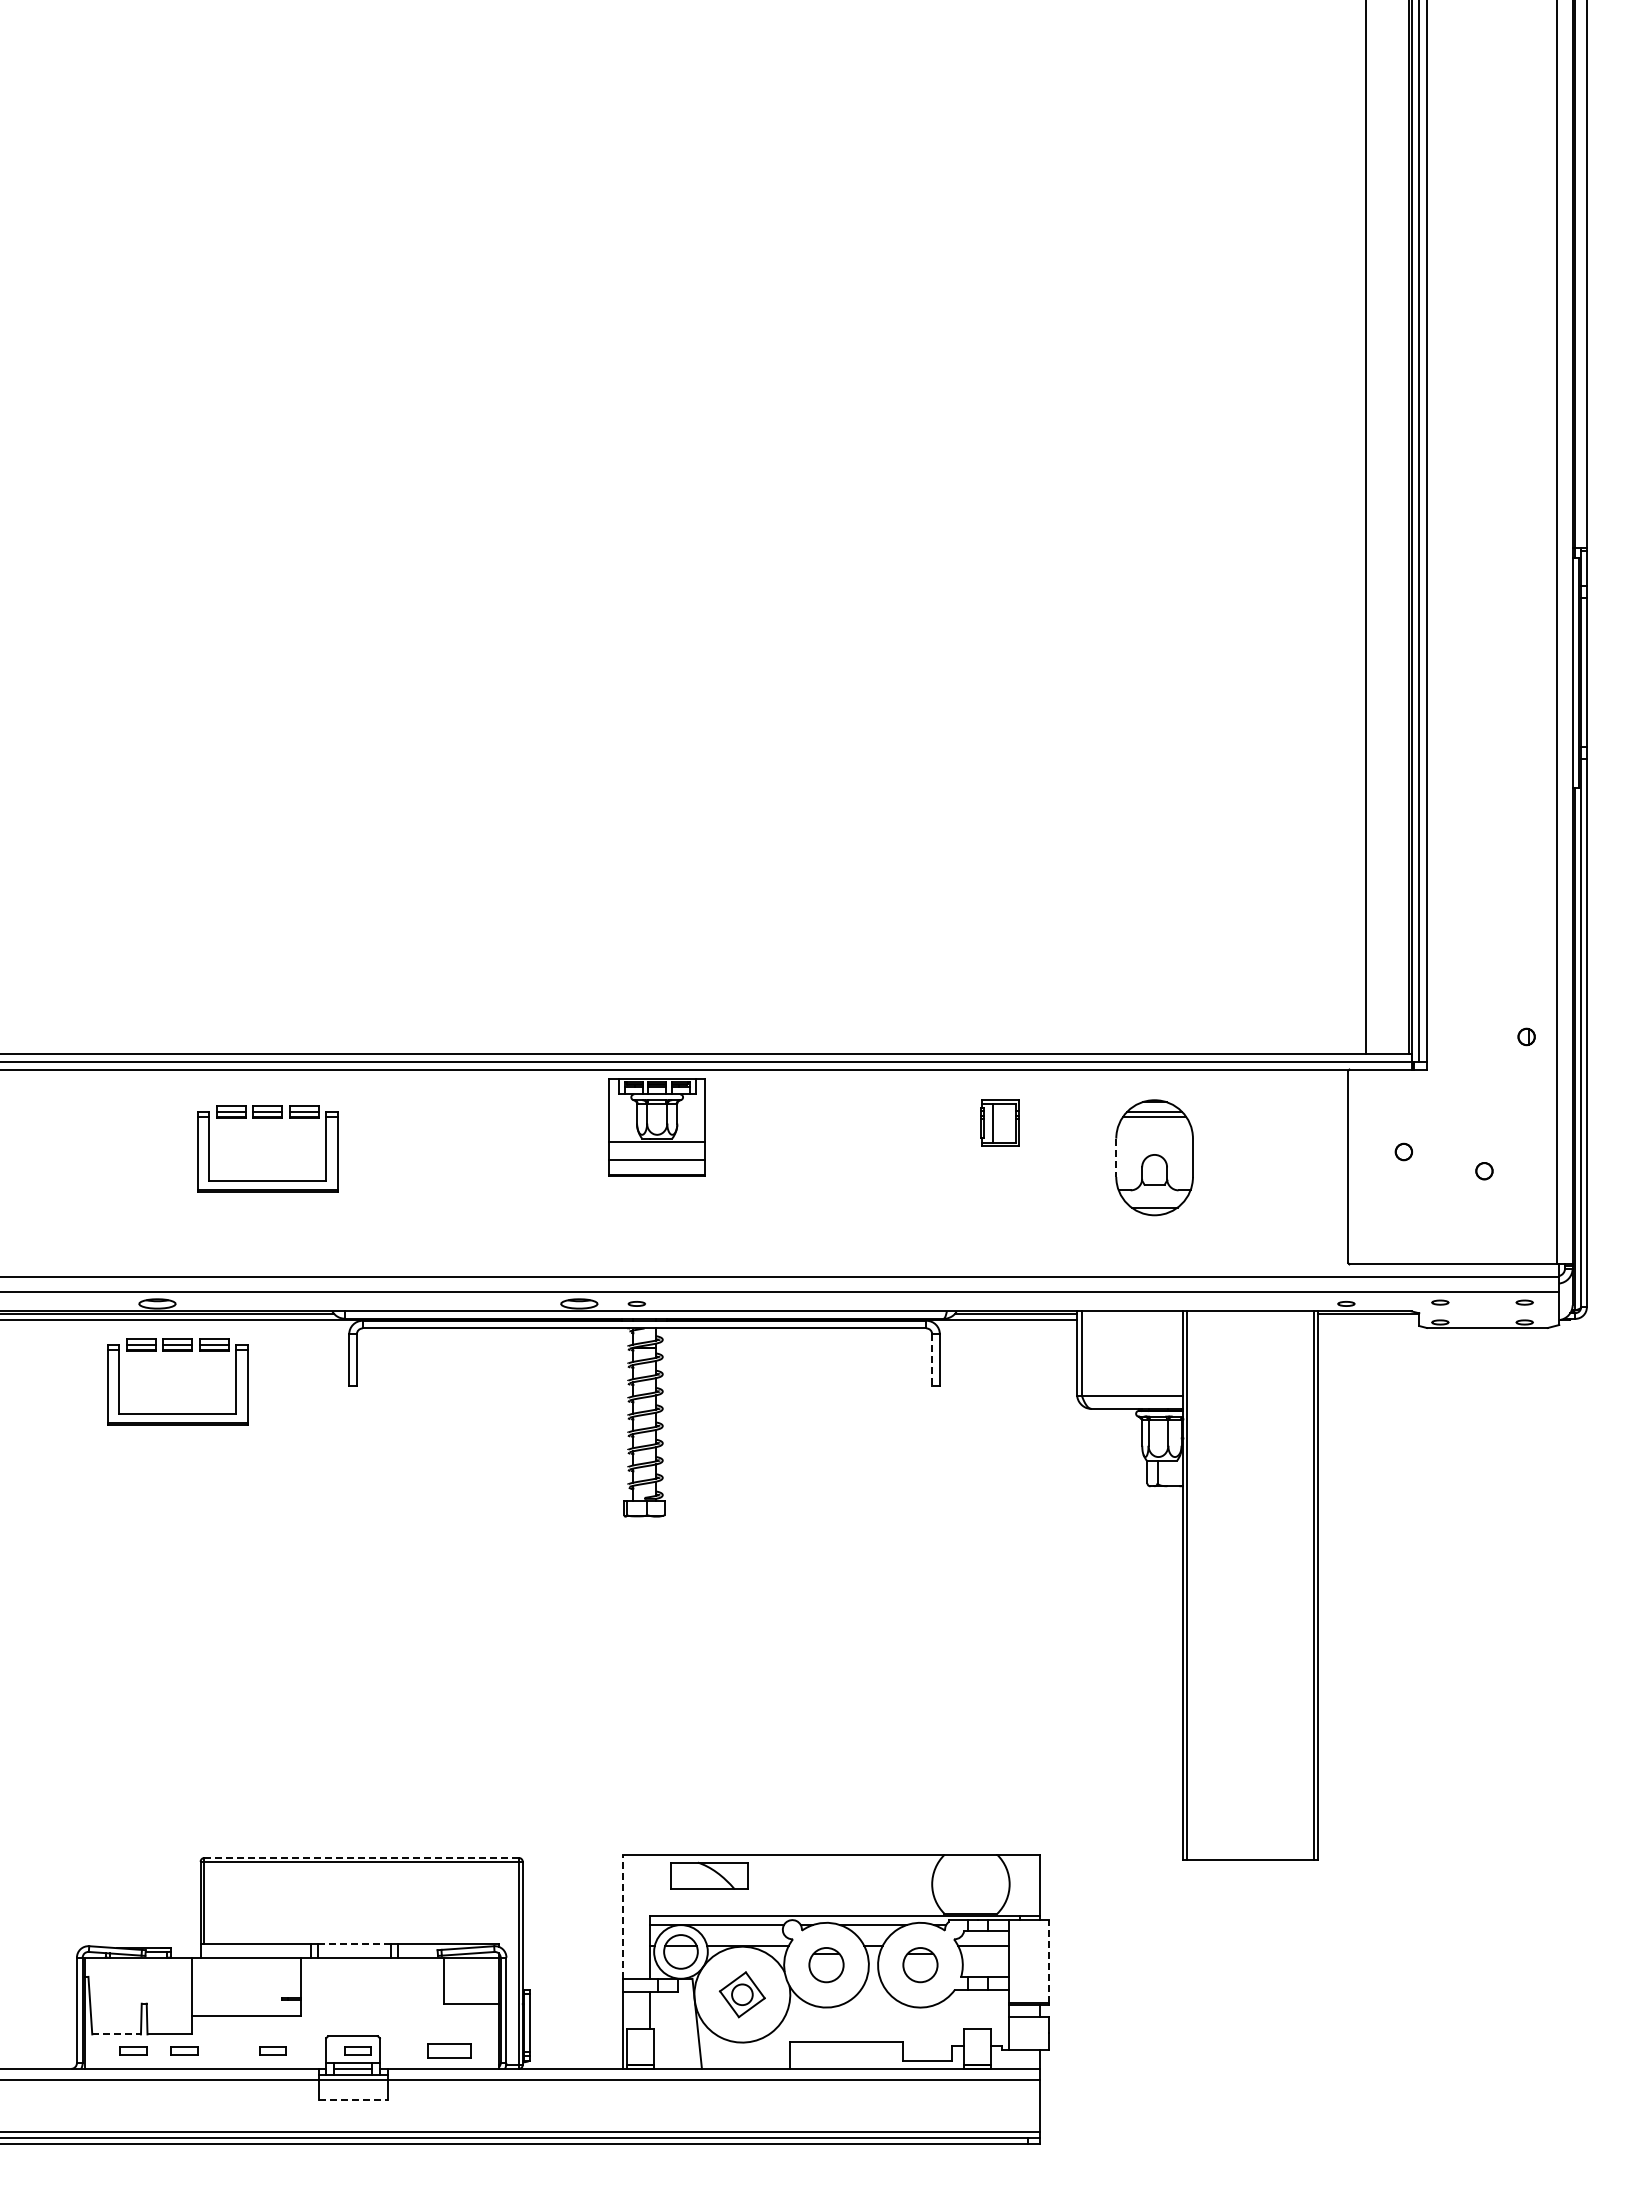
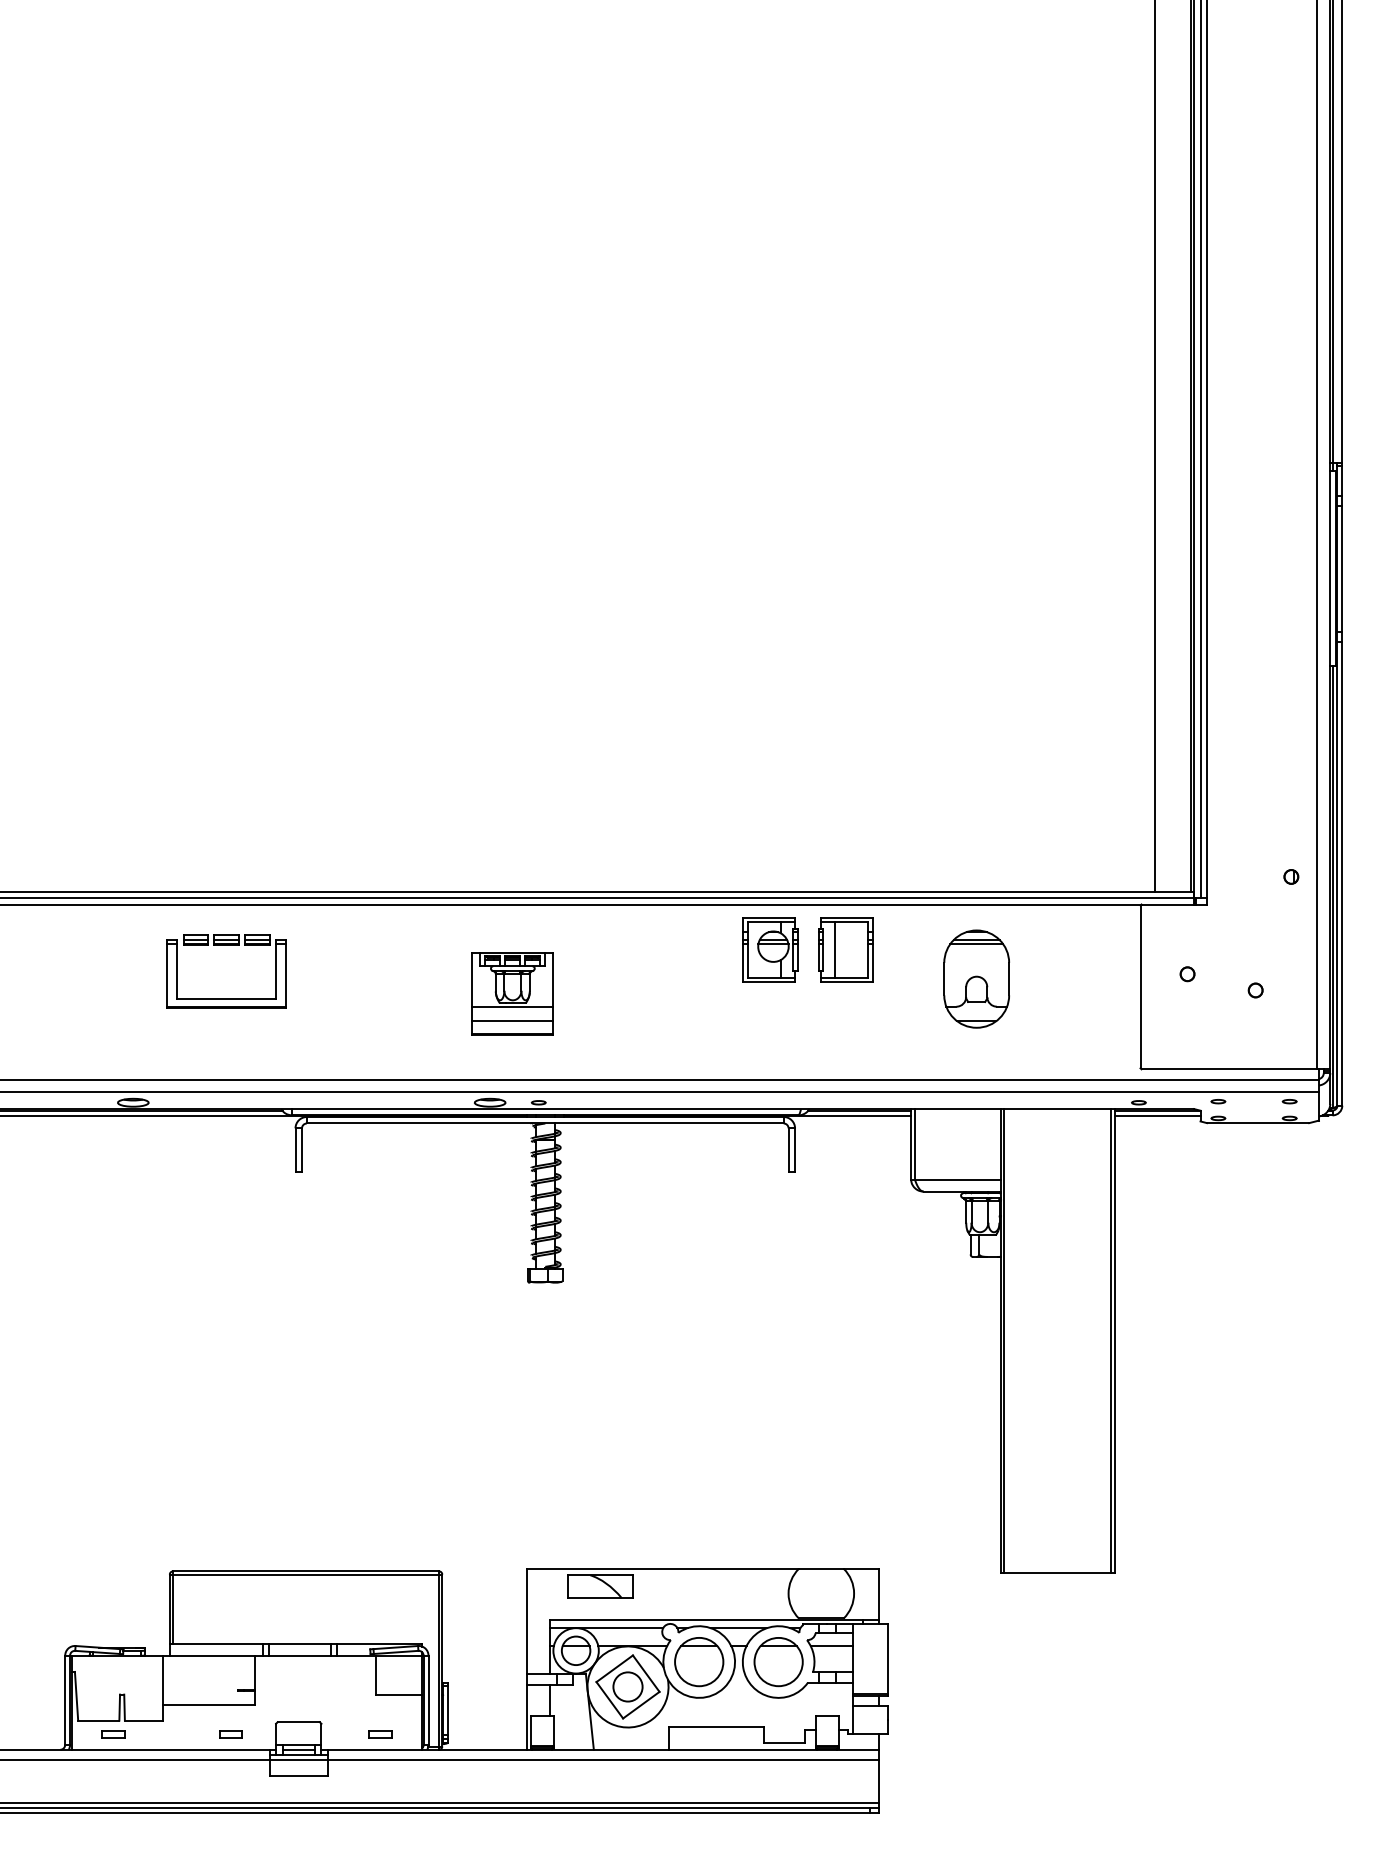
part: (910, 1123) -> (770, 950), added
part: (999, 1123) -> (845, 950), size x1.67
part: (656, 1127) -> (512, 994), moved
line: (1116, 1158) -> (944, 979), dashed -> solid
line: (1368, 1319) -> (1157, 1115), added
part: (177, 1351) -> (150, 1142), removed
line: (932, 1360) -> (788, 1150), dashed -> solid
line: (362, 1857) -> (306, 1570), dashed -> solid
line: (622, 1916) -> (526, 1620), dashed -> solid
line: (354, 1944) -> (299, 1644), dashed -> solid
line: (1049, 1961) -> (887, 1658), dashed -> solid
part: (826, 1964) -> (699, 1661), size x1.67
part: (920, 1964) -> (778, 1661), size x1.67
part: (742, 1994) -> (628, 1686), size x1.67
line: (117, 2034) -> (99, 1720), dashed -> solid
part: (184, 2050) -> (156, 1734), removed
part: (357, 2050) -> (302, 1734), removed
part: (449, 2050) -> (380, 1734), size x0.62
line: (353, 2099) -> (299, 1775), dashed -> solid

